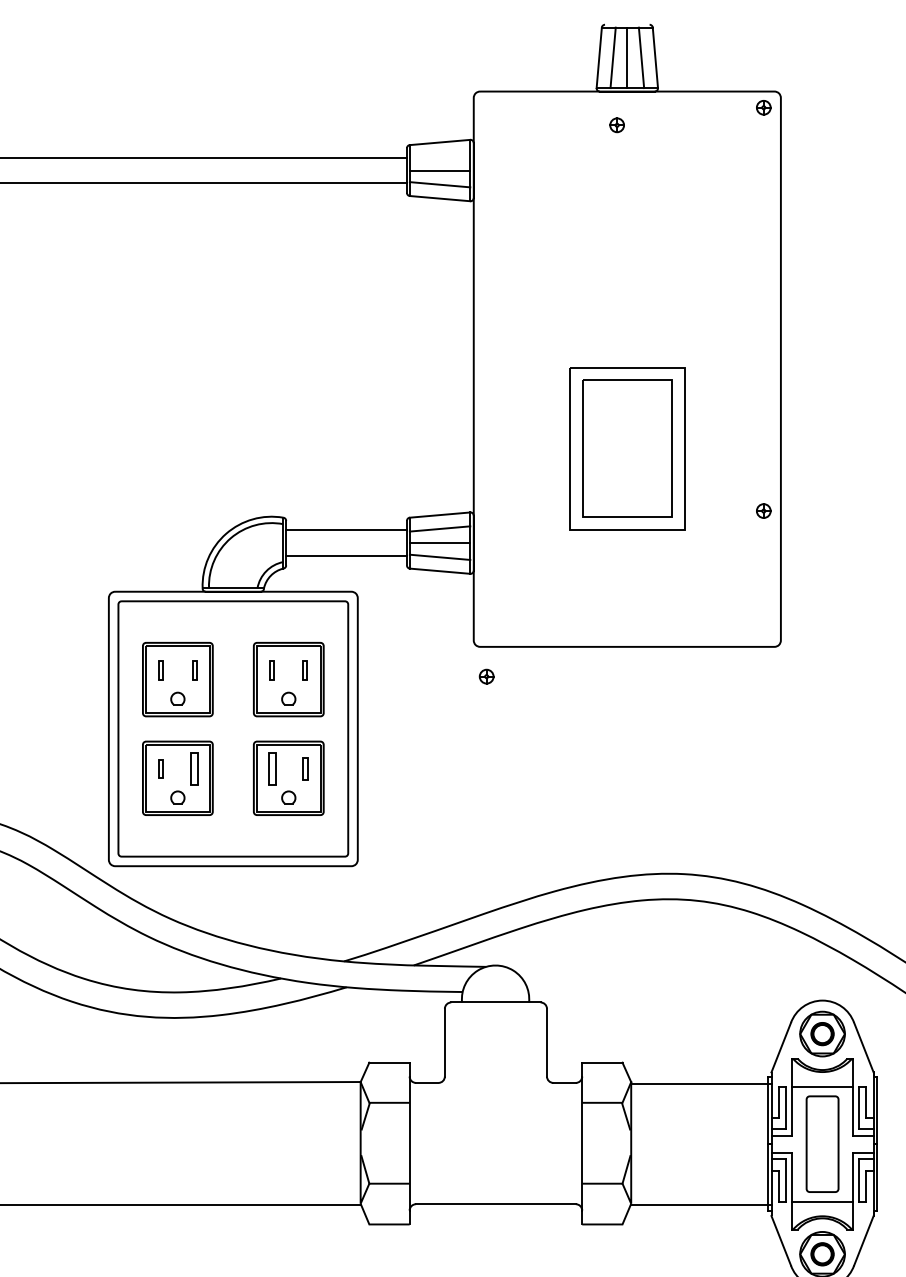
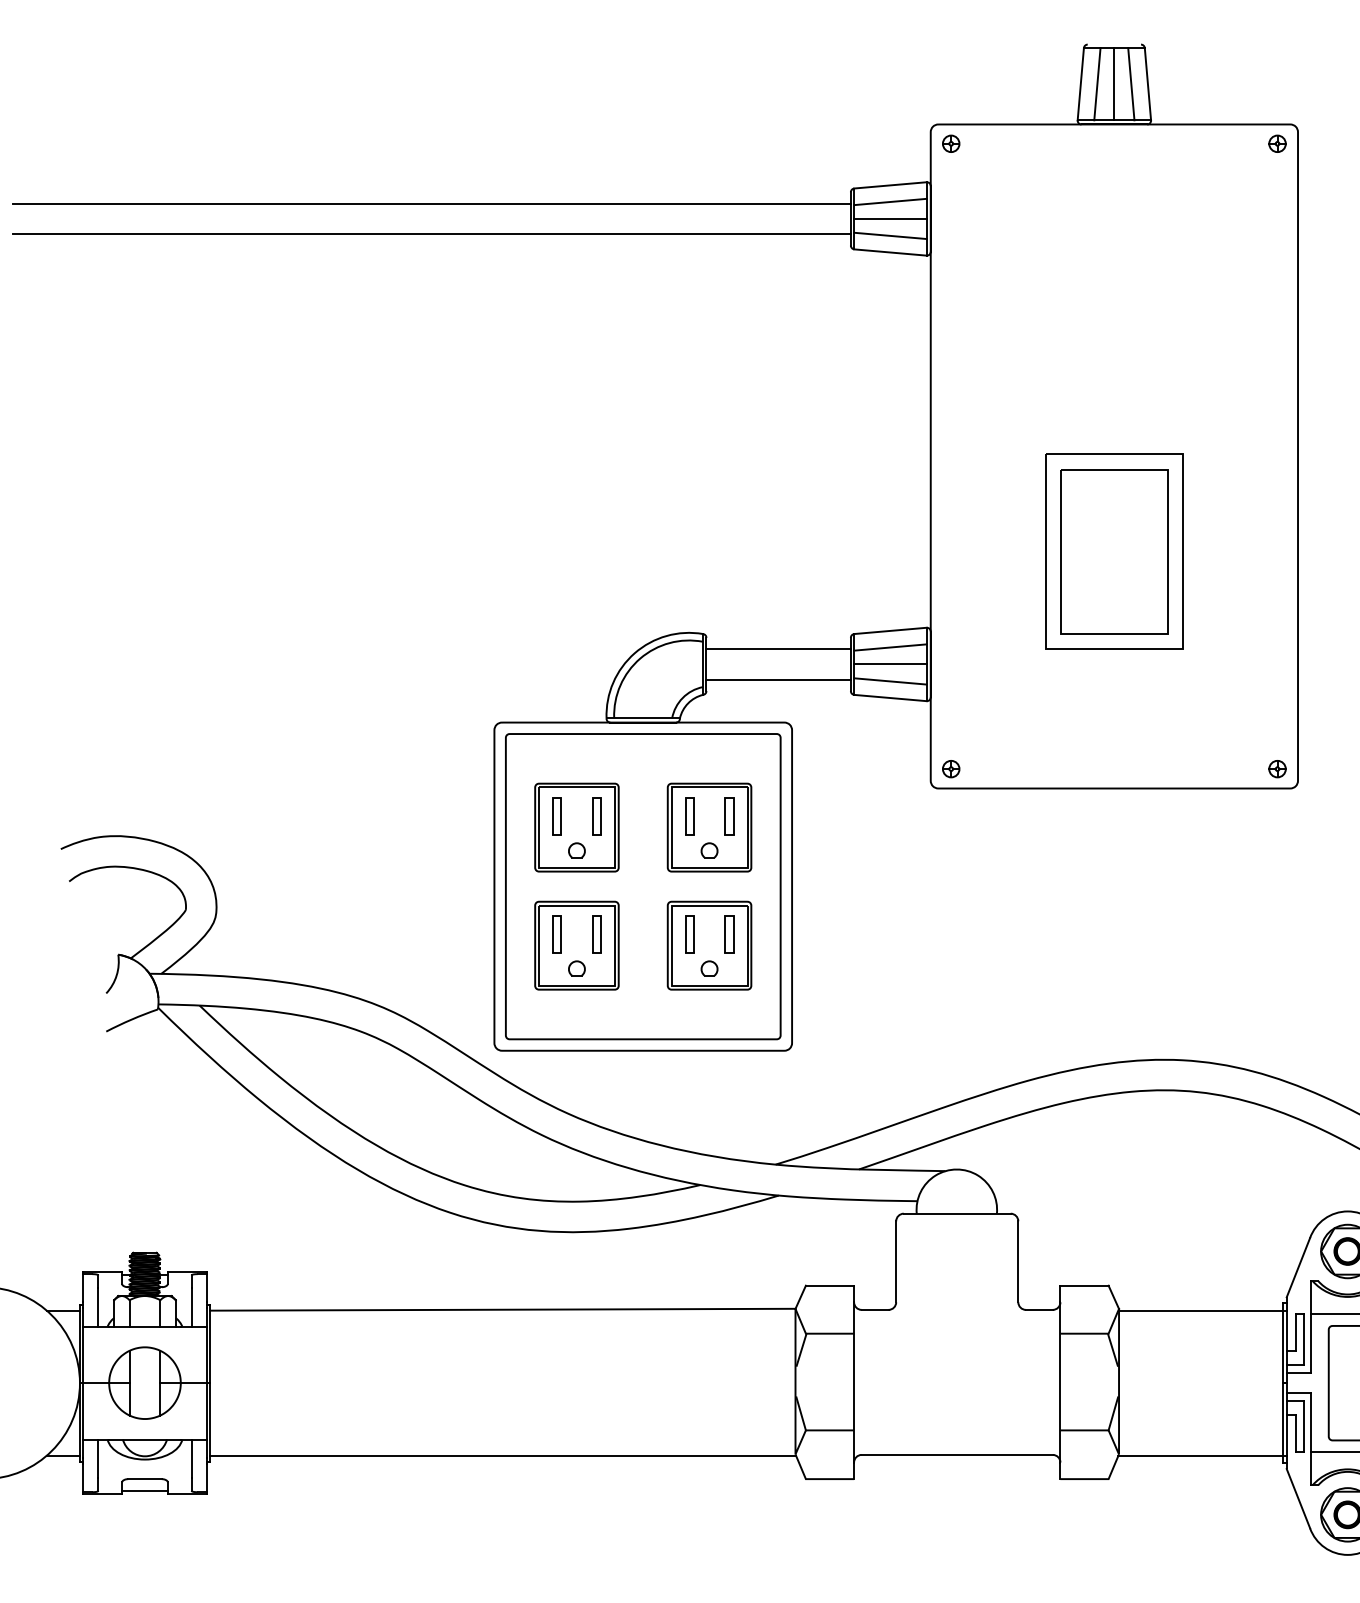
part: (617, 125) -> (951, 143), moved
line: (440, 155) -> (890, 201), added
part: (763, 511) -> (1277, 769), moved
part: (160, 670) -> (556, 816), size x1.67
part: (194, 670) -> (596, 816), size x1.67
part: (272, 670) -> (689, 816), size x1.67
part: (305, 670) -> (729, 816), size x1.67
part: (486, 676) -> (951, 769), moved
part: (160, 768) -> (556, 934), size x1.67
part: (305, 768) -> (729, 934), size x1.43

